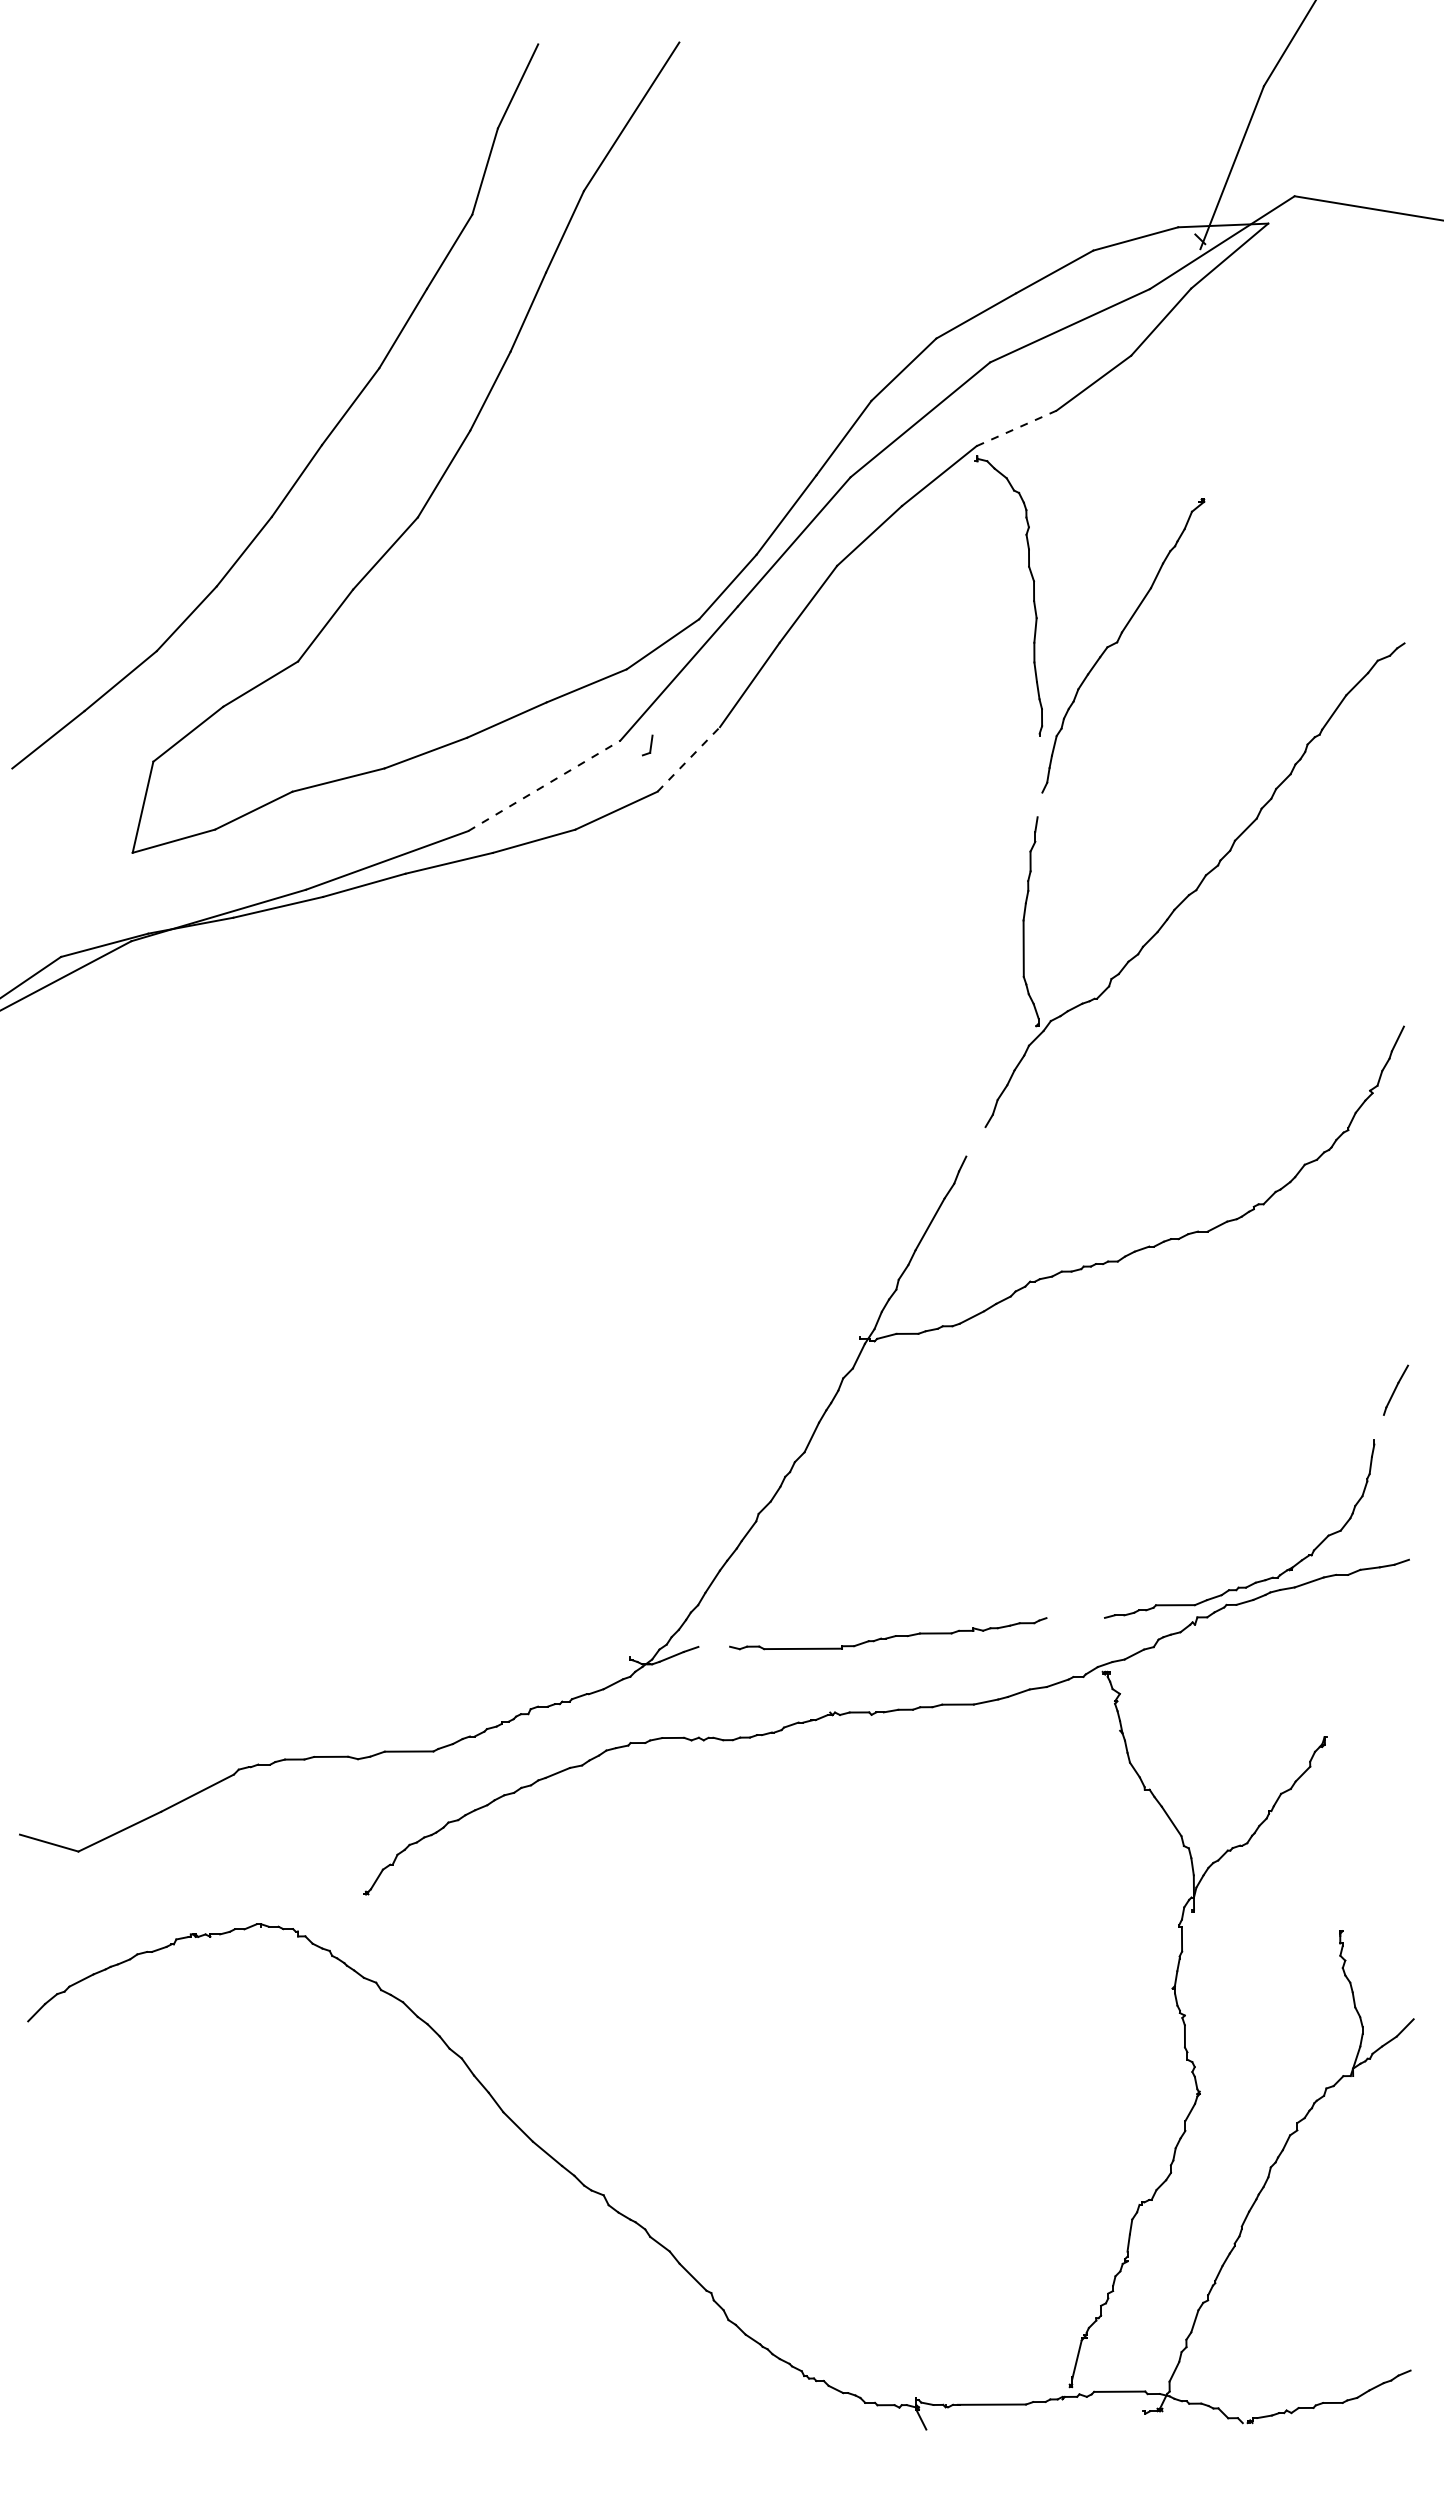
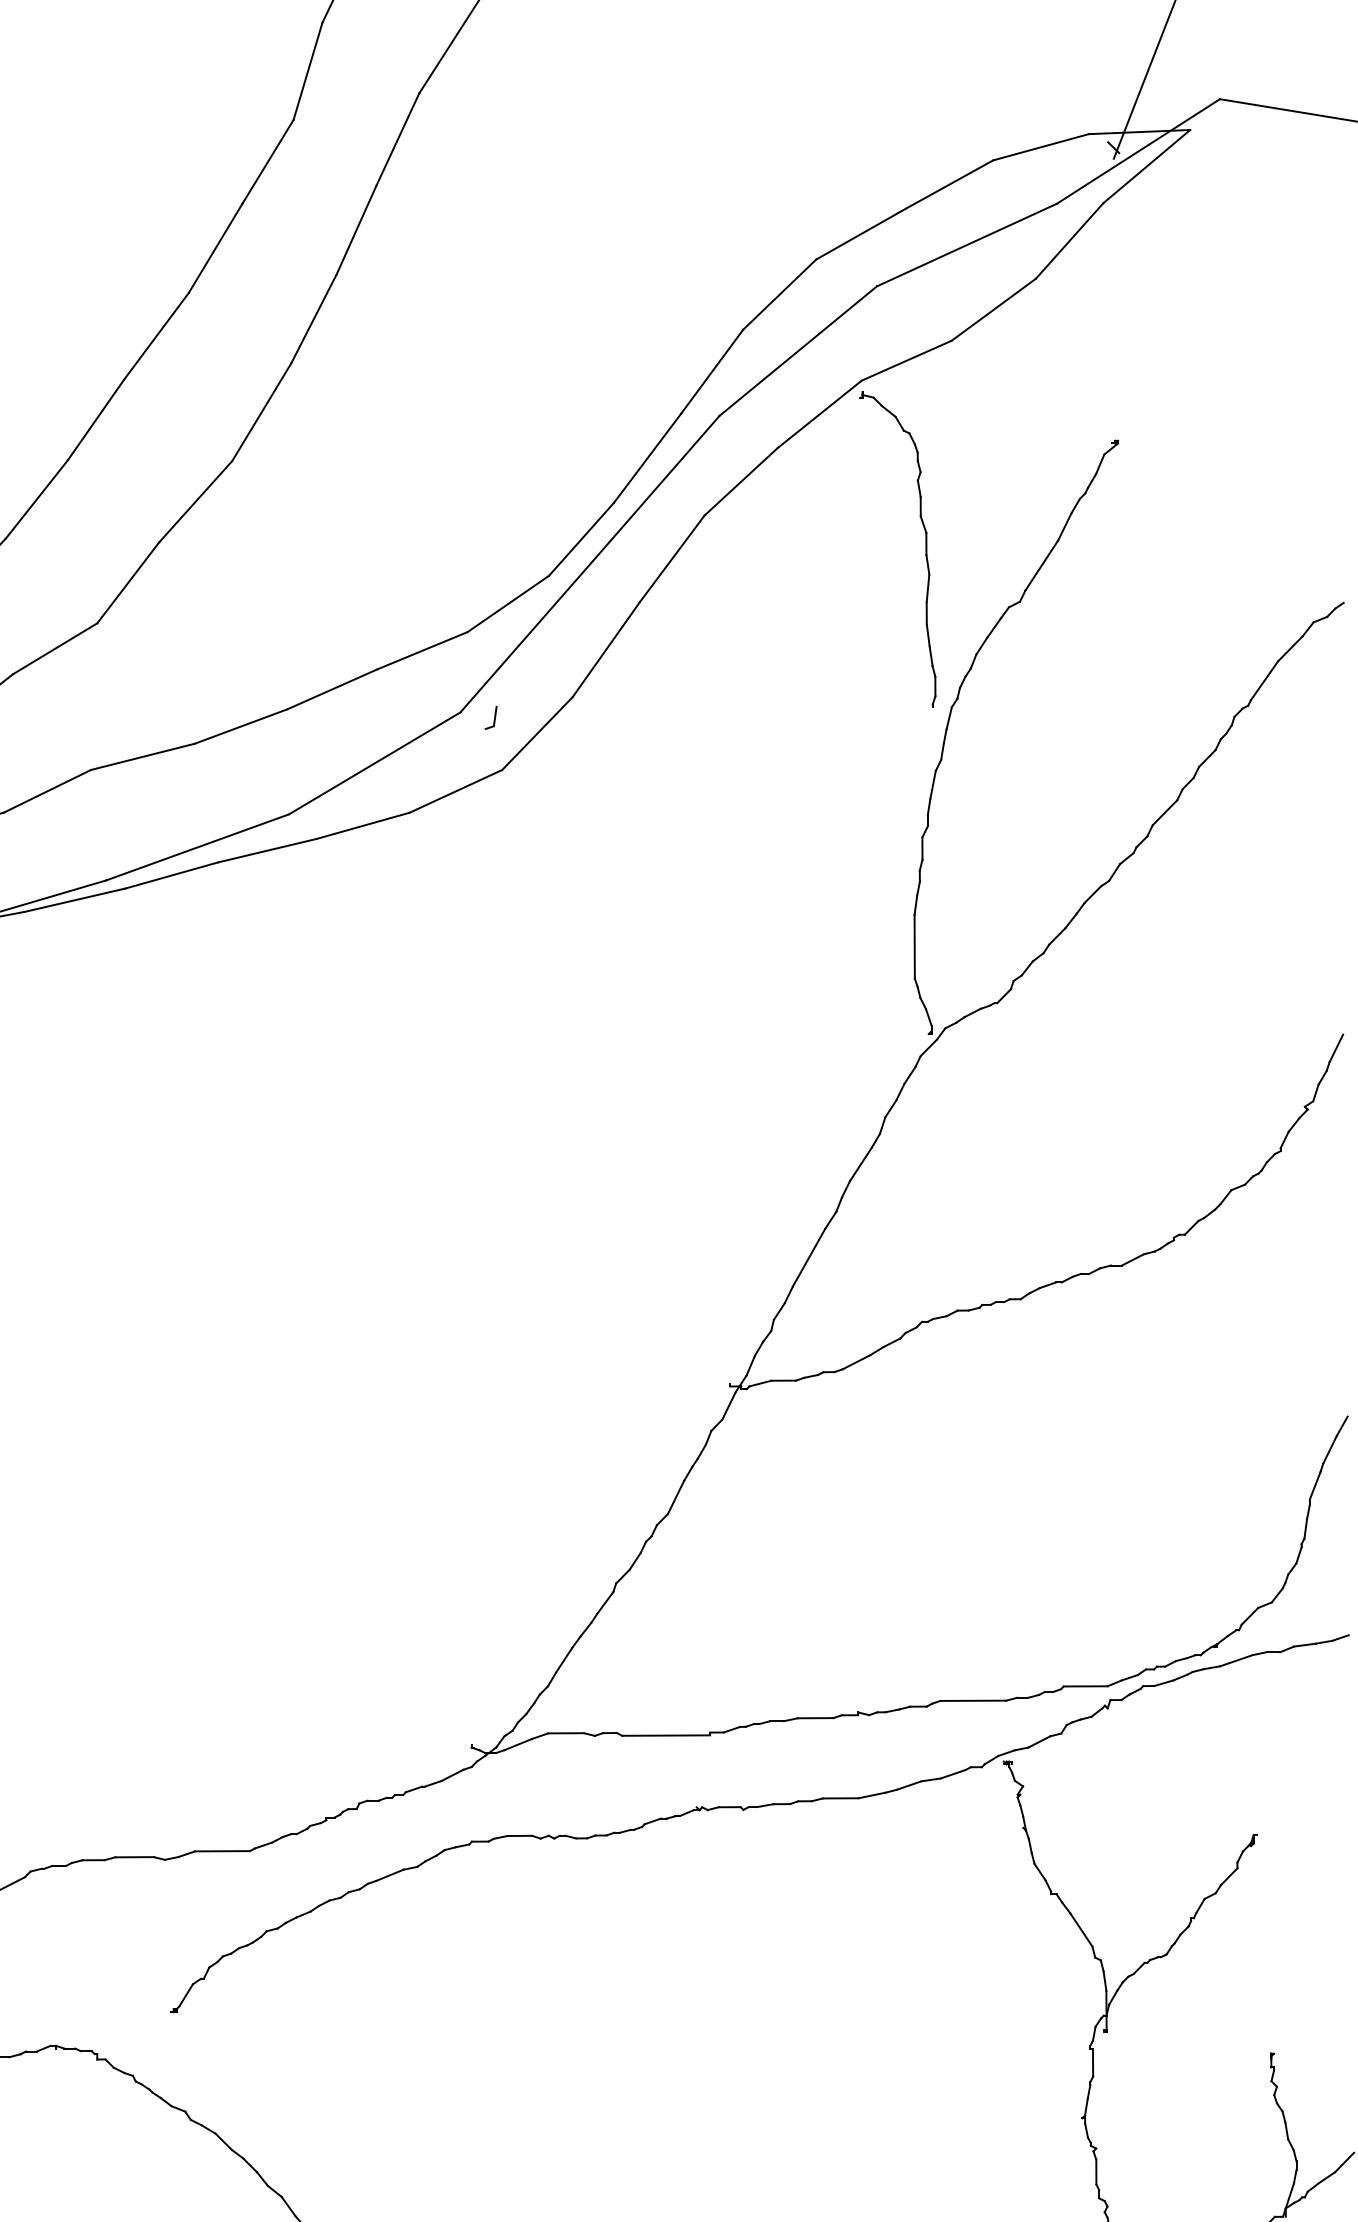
line: (1016, 428) -> (906, 360), dashed -> solid
line: (688, 759) -> (537, 733), dashed -> solid
line: (544, 785) -> (374, 762), dashed -> solid
line: (1039, 804) -> (932, 784), added
line: (975, 1141) -> (860, 1164), added
line: (1378, 1426) -> (1314, 1485), added
line: (1075, 1617) -> (973, 1700), added
line: (714, 1646) -> (566, 1732), added

